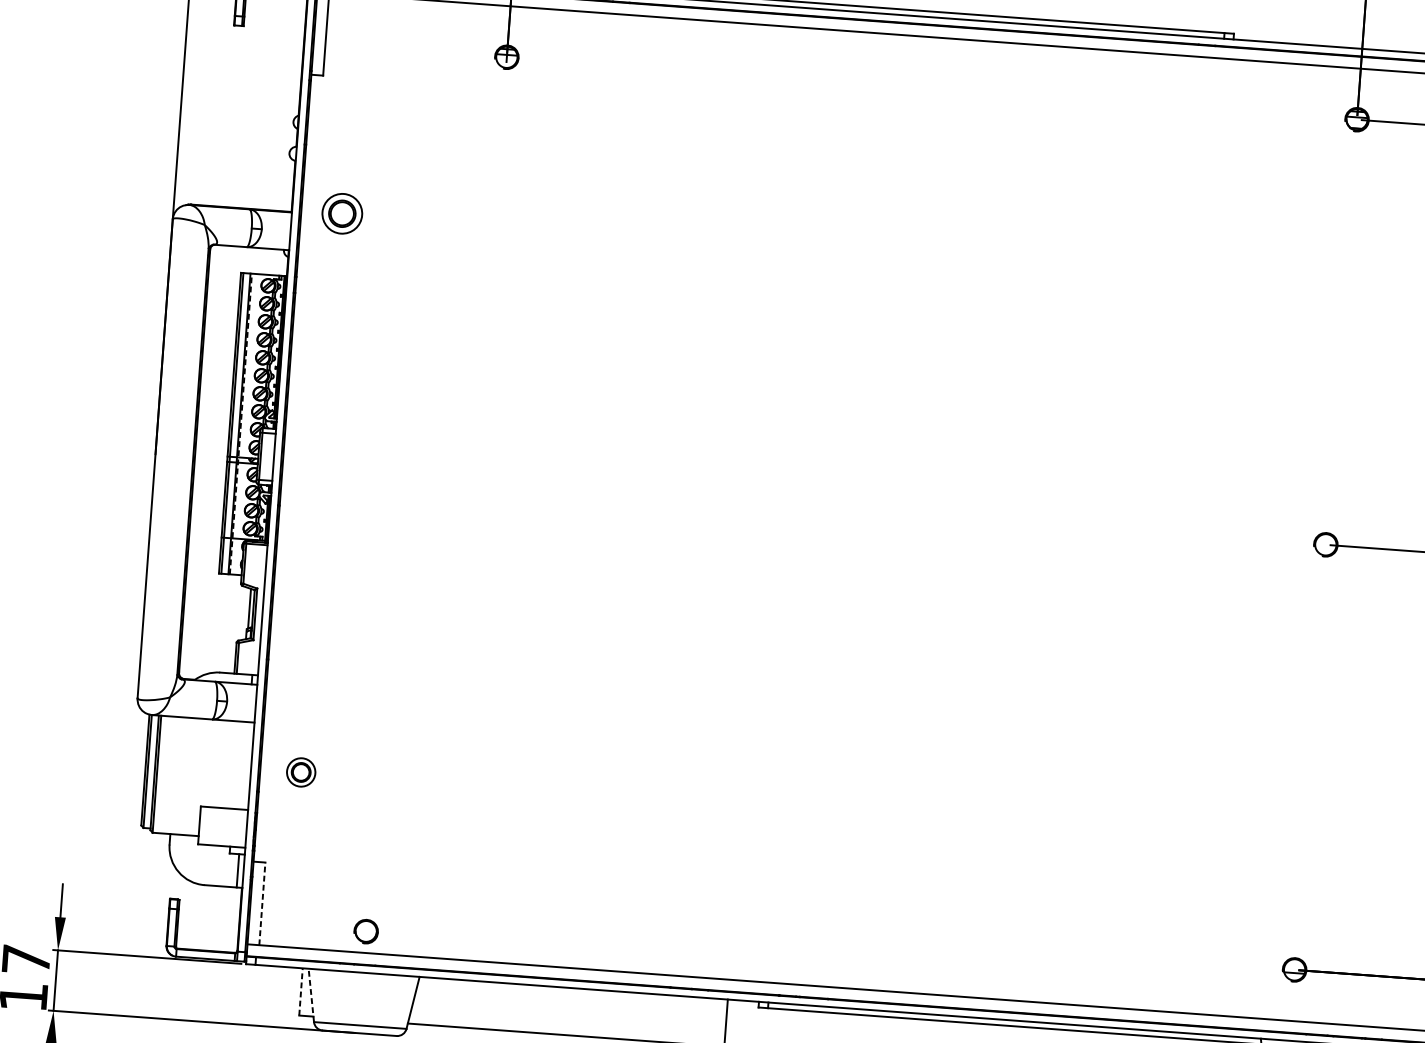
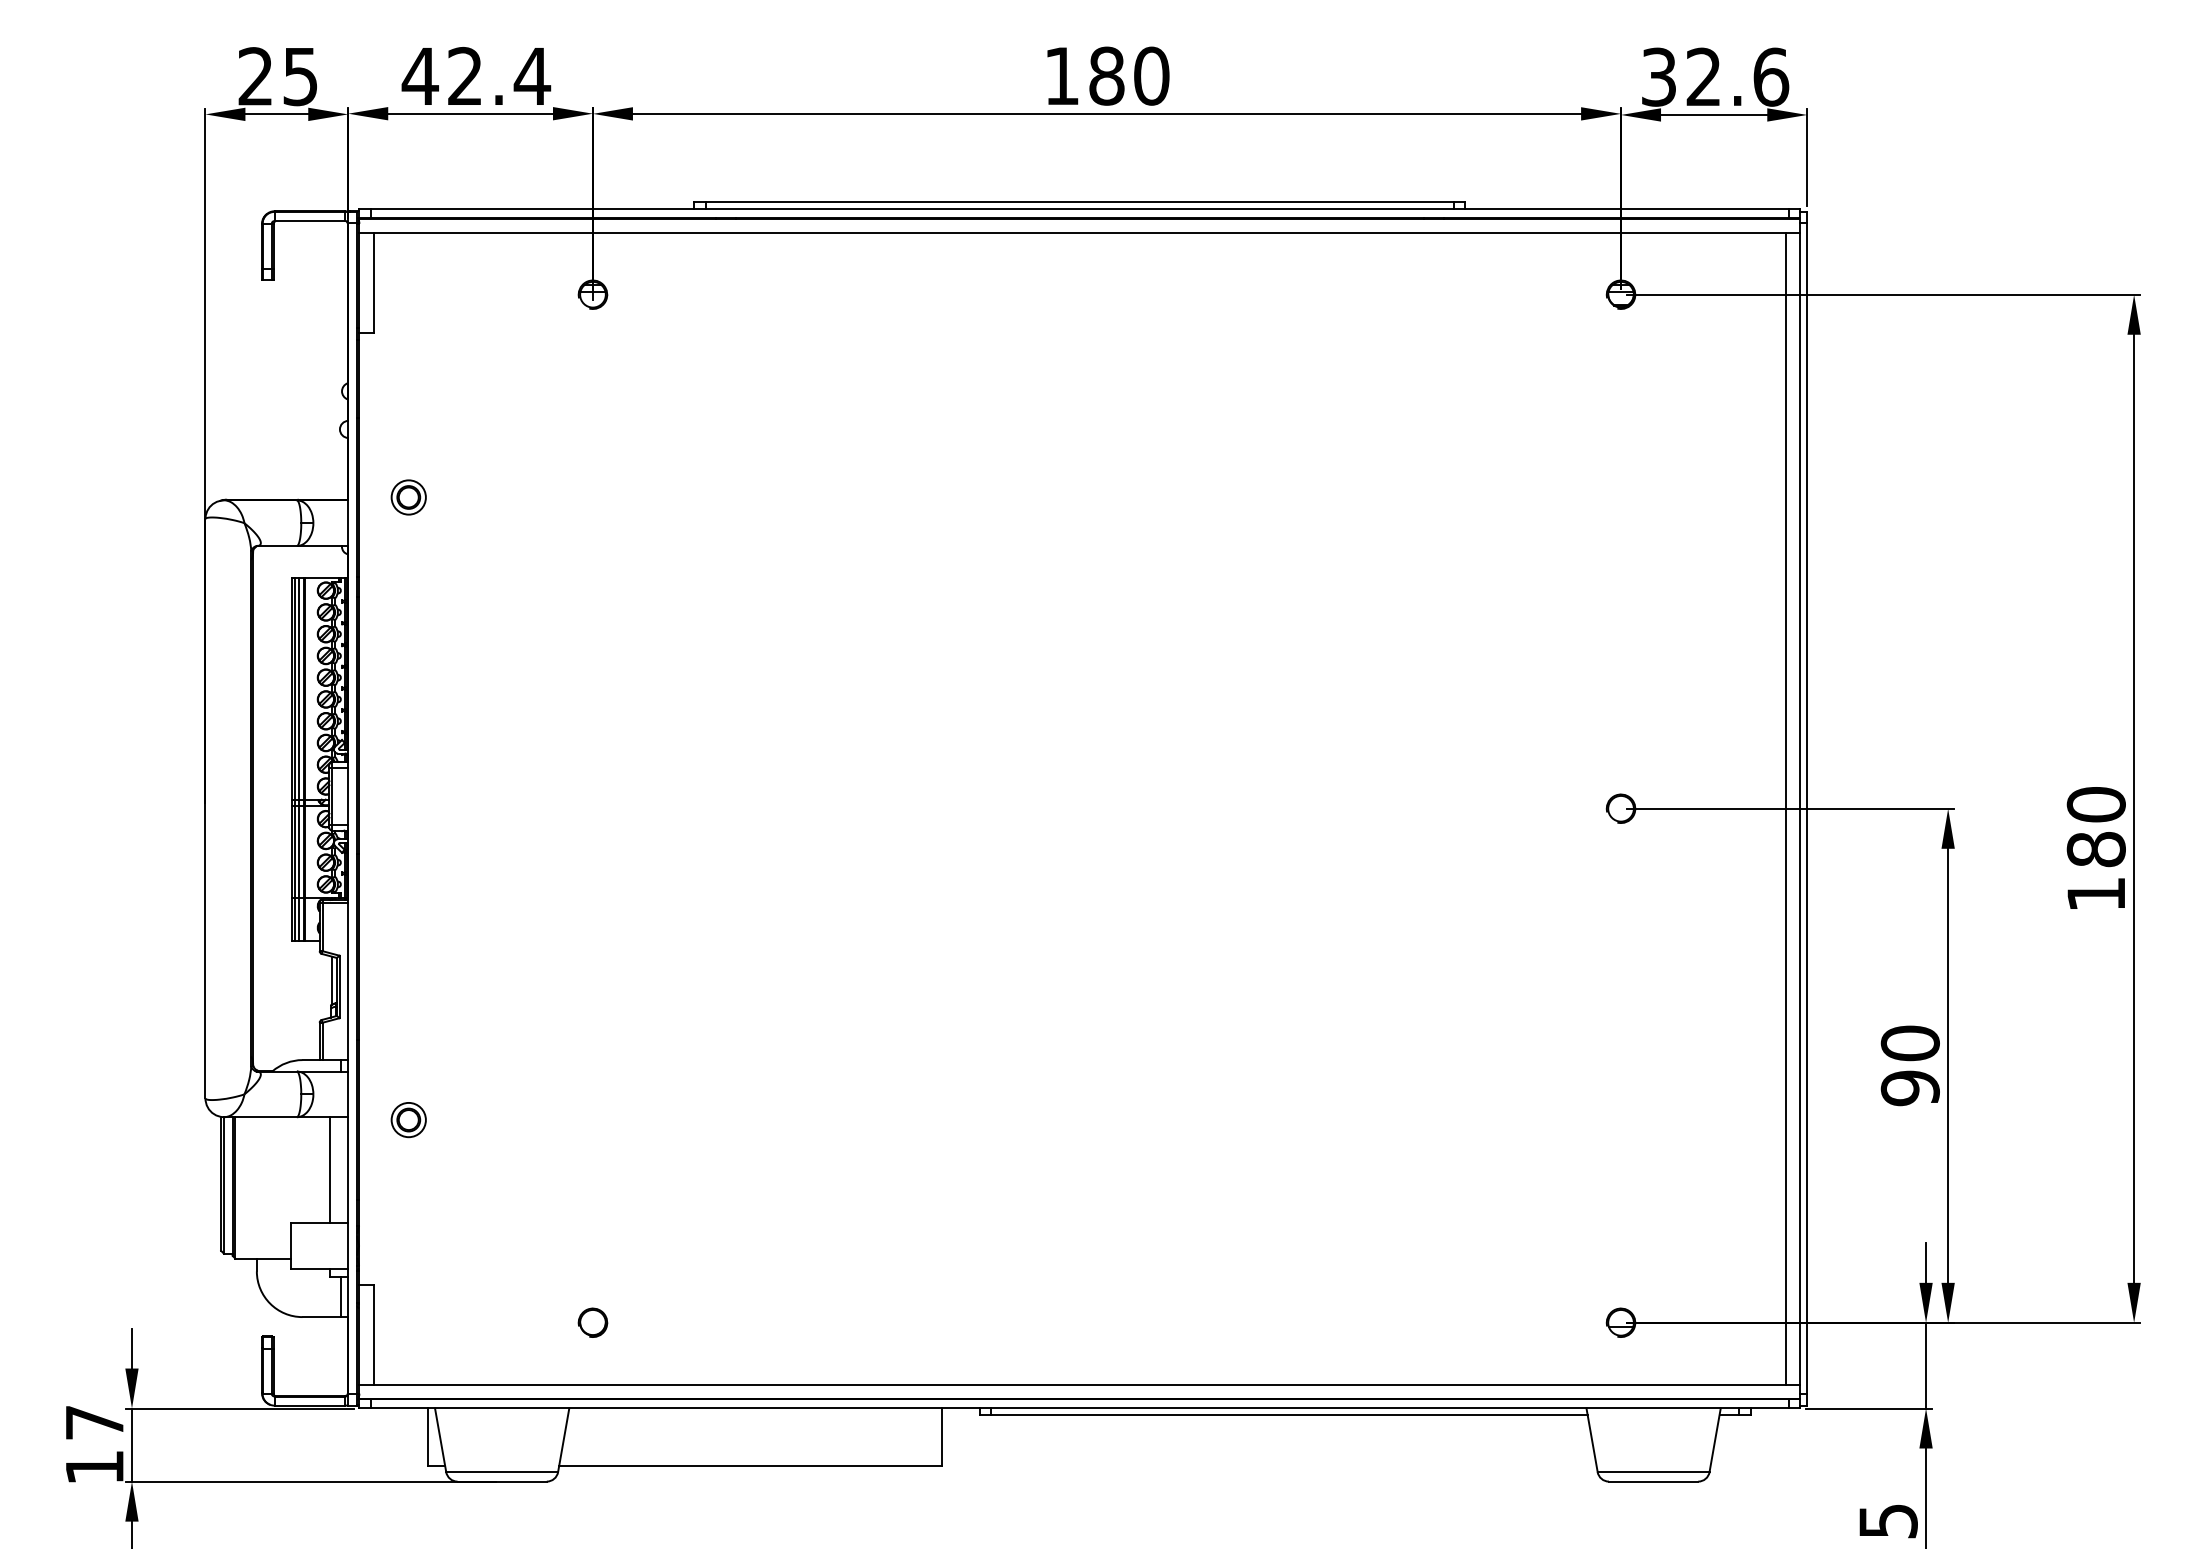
part: (342, 213) -> (408, 497), size x0.71
line: (235, 423) -> (299, 759), added
line: (240, 424) -> (305, 759), dashed -> solid
line: (235, 764) -> (329, 1169), added
part: (300, 772) -> (408, 1120), moved
line: (262, 903) -> (373, 1334), dashed -> solid
part: (365, 931) -> (592, 1322), moved
line: (300, 992) -> (427, 1437), dashed -> solid
line: (311, 994) -> (440, 1439), dashed -> solid

